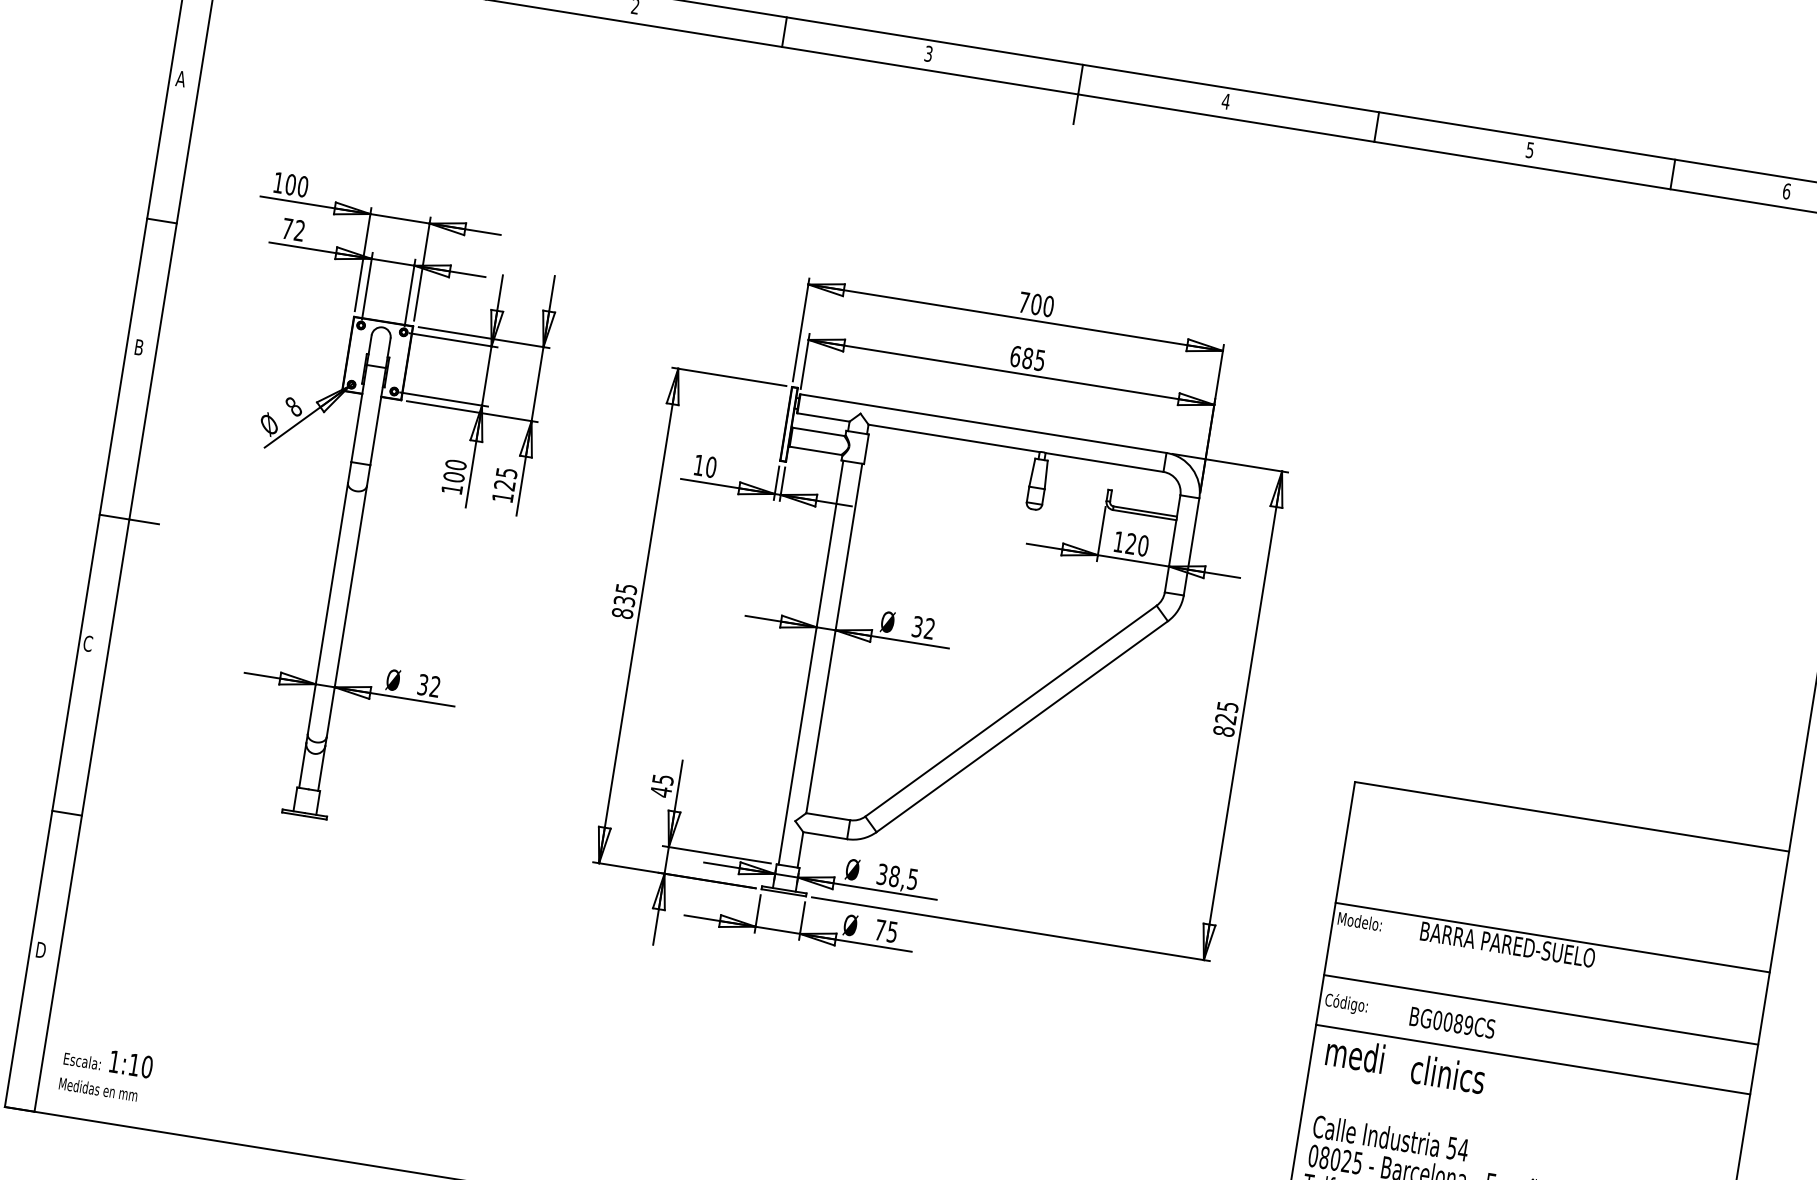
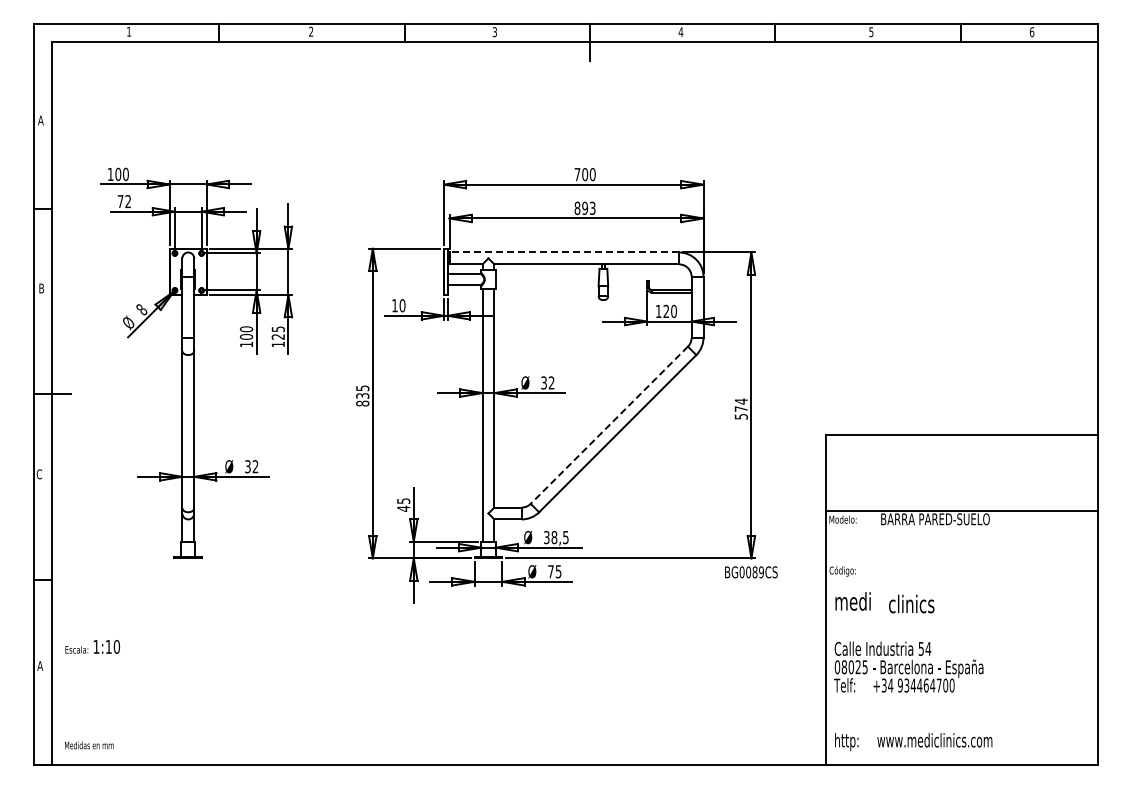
text: (1027, 356) -> (584, 207), 685 -> 893
line: (983, 423) -> (564, 252), solid -> dashed
line: (1011, 711) -> (609, 425), solid -> dashed
text: (1224, 717) -> (740, 408), 825 -> 574
text: (40, 949) -> (40, 665), D -> A
line: (1541, 1009) -> (962, 555), removed
text: (1452, 1023) -> (751, 572), moved
line: (1533, 1059) -> (962, 586), removed
text: (108, 1060) -> (92, 646), moved

